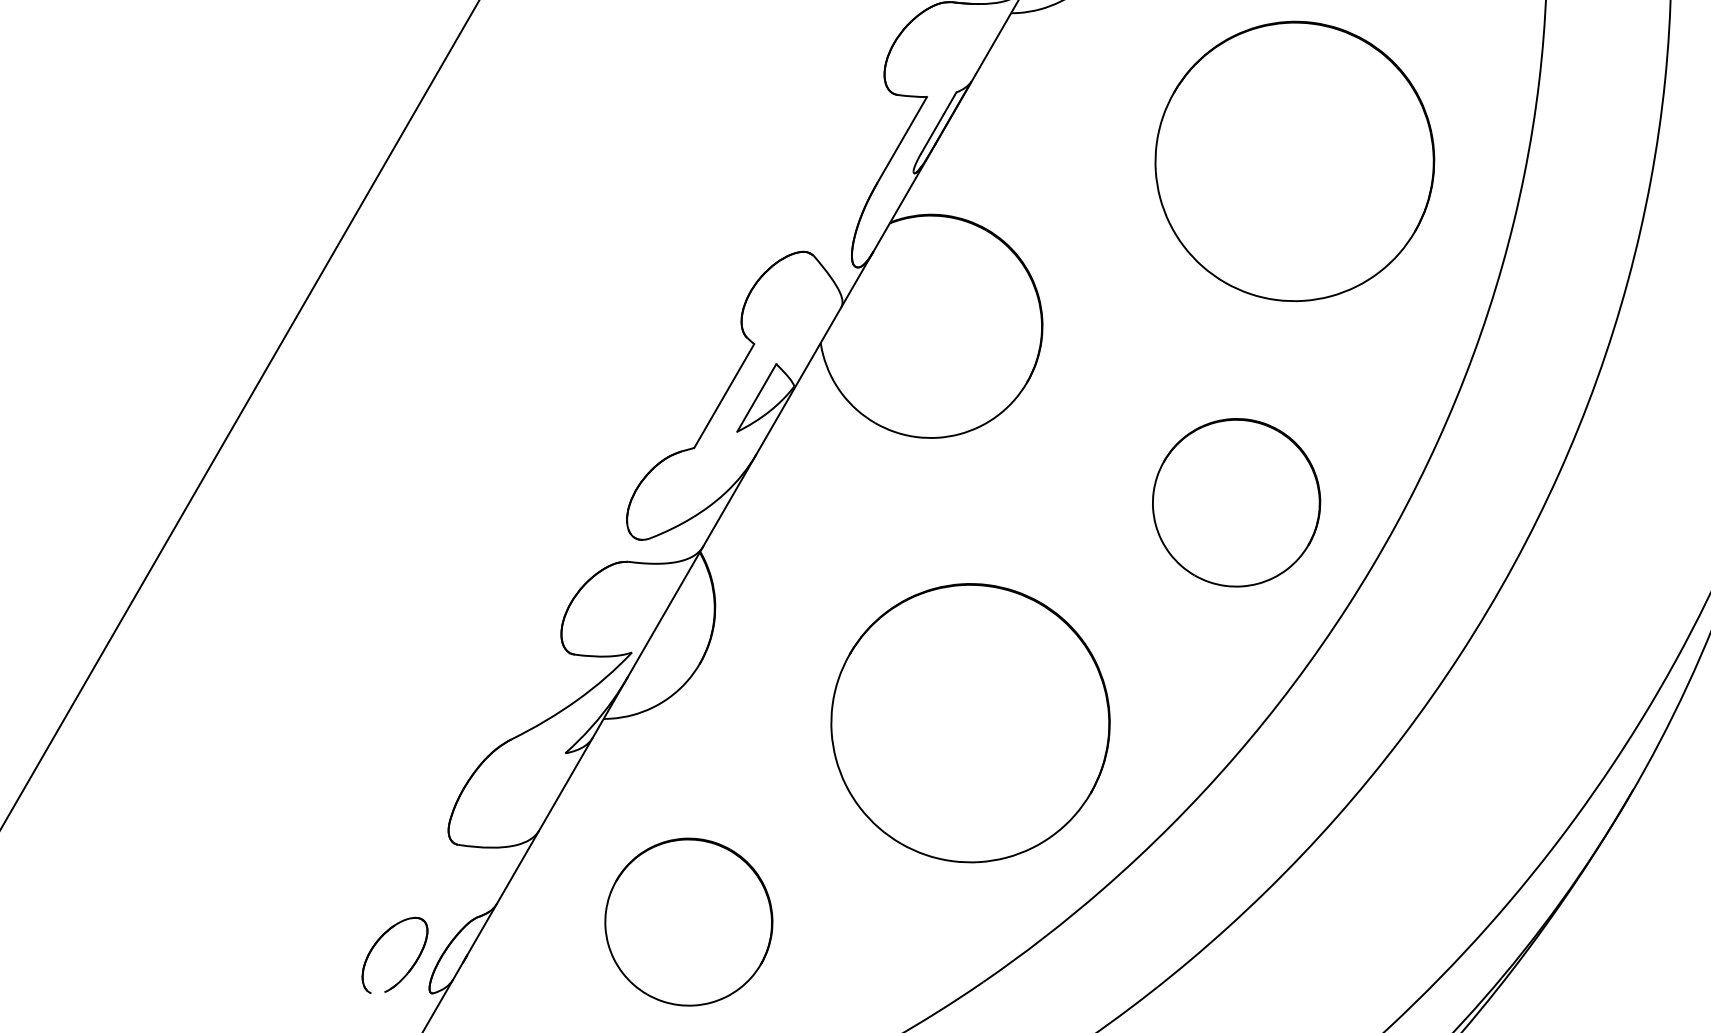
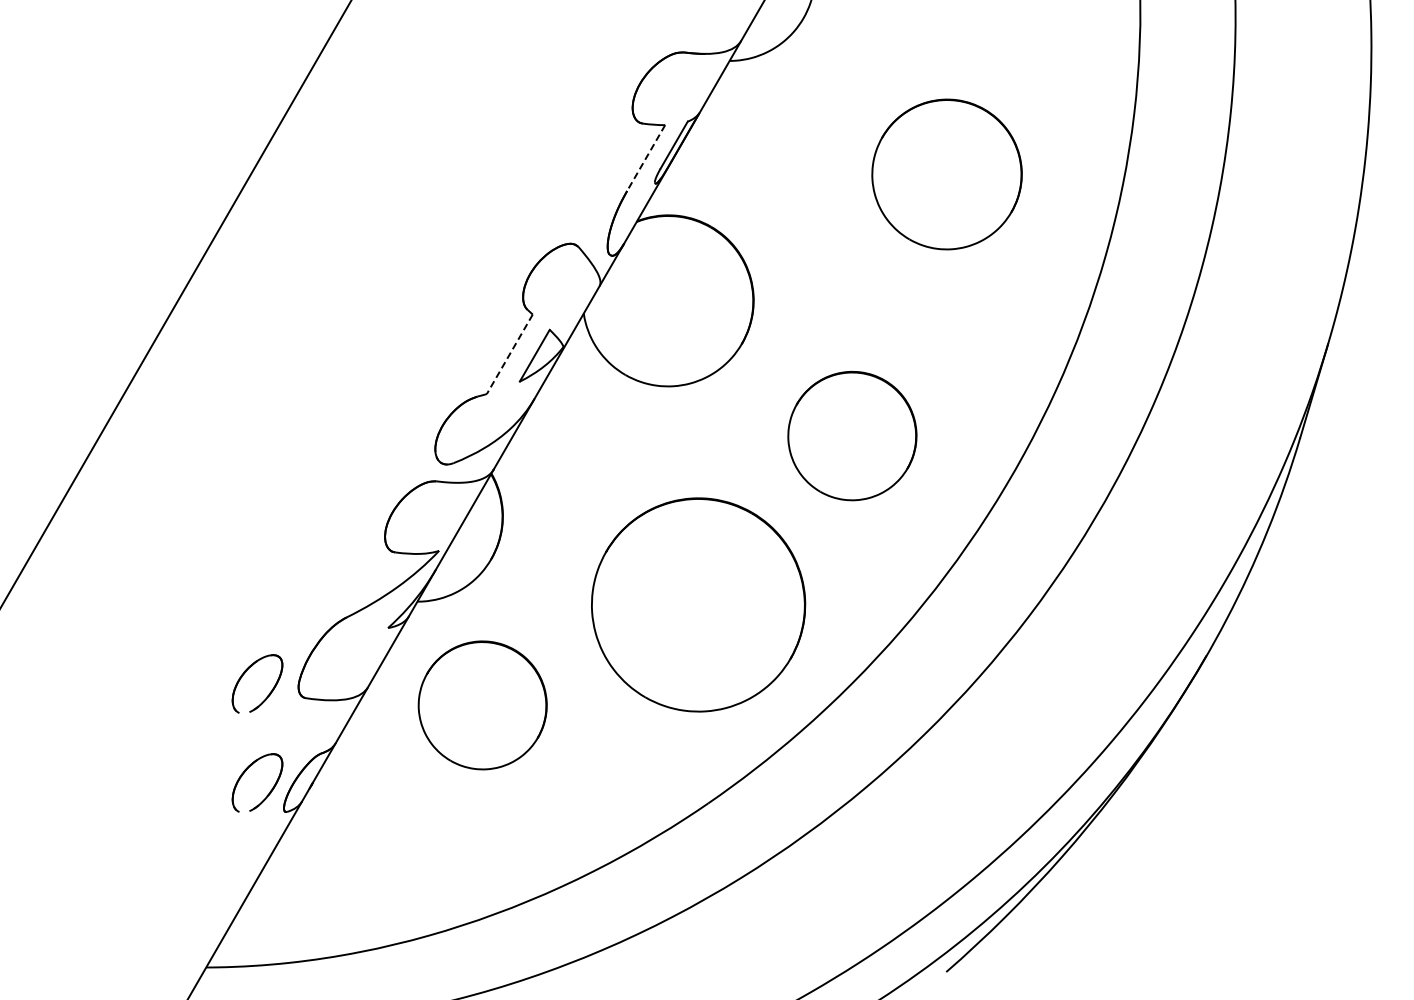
line: (901, 140) -> (645, 158), solid -> dashed
part: (1294, 161) -> (946, 174), size x0.7
line: (723, 396) -> (509, 354), solid -> dashed
part: (1236, 502) -> (852, 435), moved
part: (410, 837) -> (269, 692), added
part: (688, 922) -> (482, 705), moved

